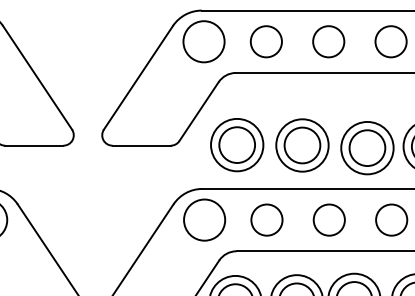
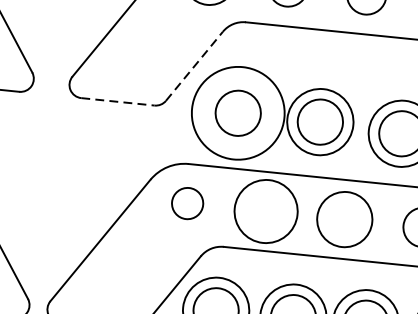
line: (199, 111) -> (195, 66), solid -> dashed
circle: (237, 144) -> (238, 112), size x1.4
line: (142, 145) -> (118, 101), solid -> dashed
circle: (204, 219) -> (187, 202), size x0.6
circle: (266, 219) -> (265, 210), size x1.6
circle: (328, 219) -> (343, 218), size x1.4

